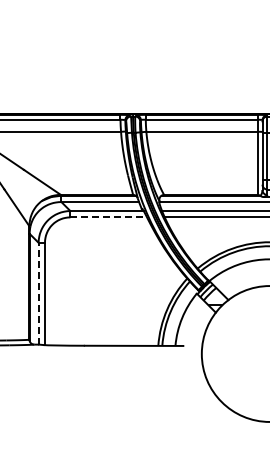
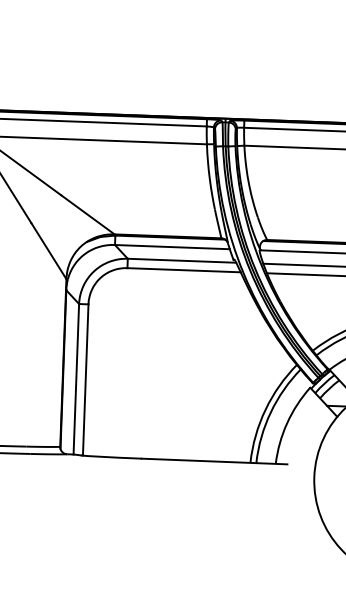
line: (109, 217) -> (185, 270), dashed -> solid
line: (38, 293) -> (76, 378), dashed -> solid

